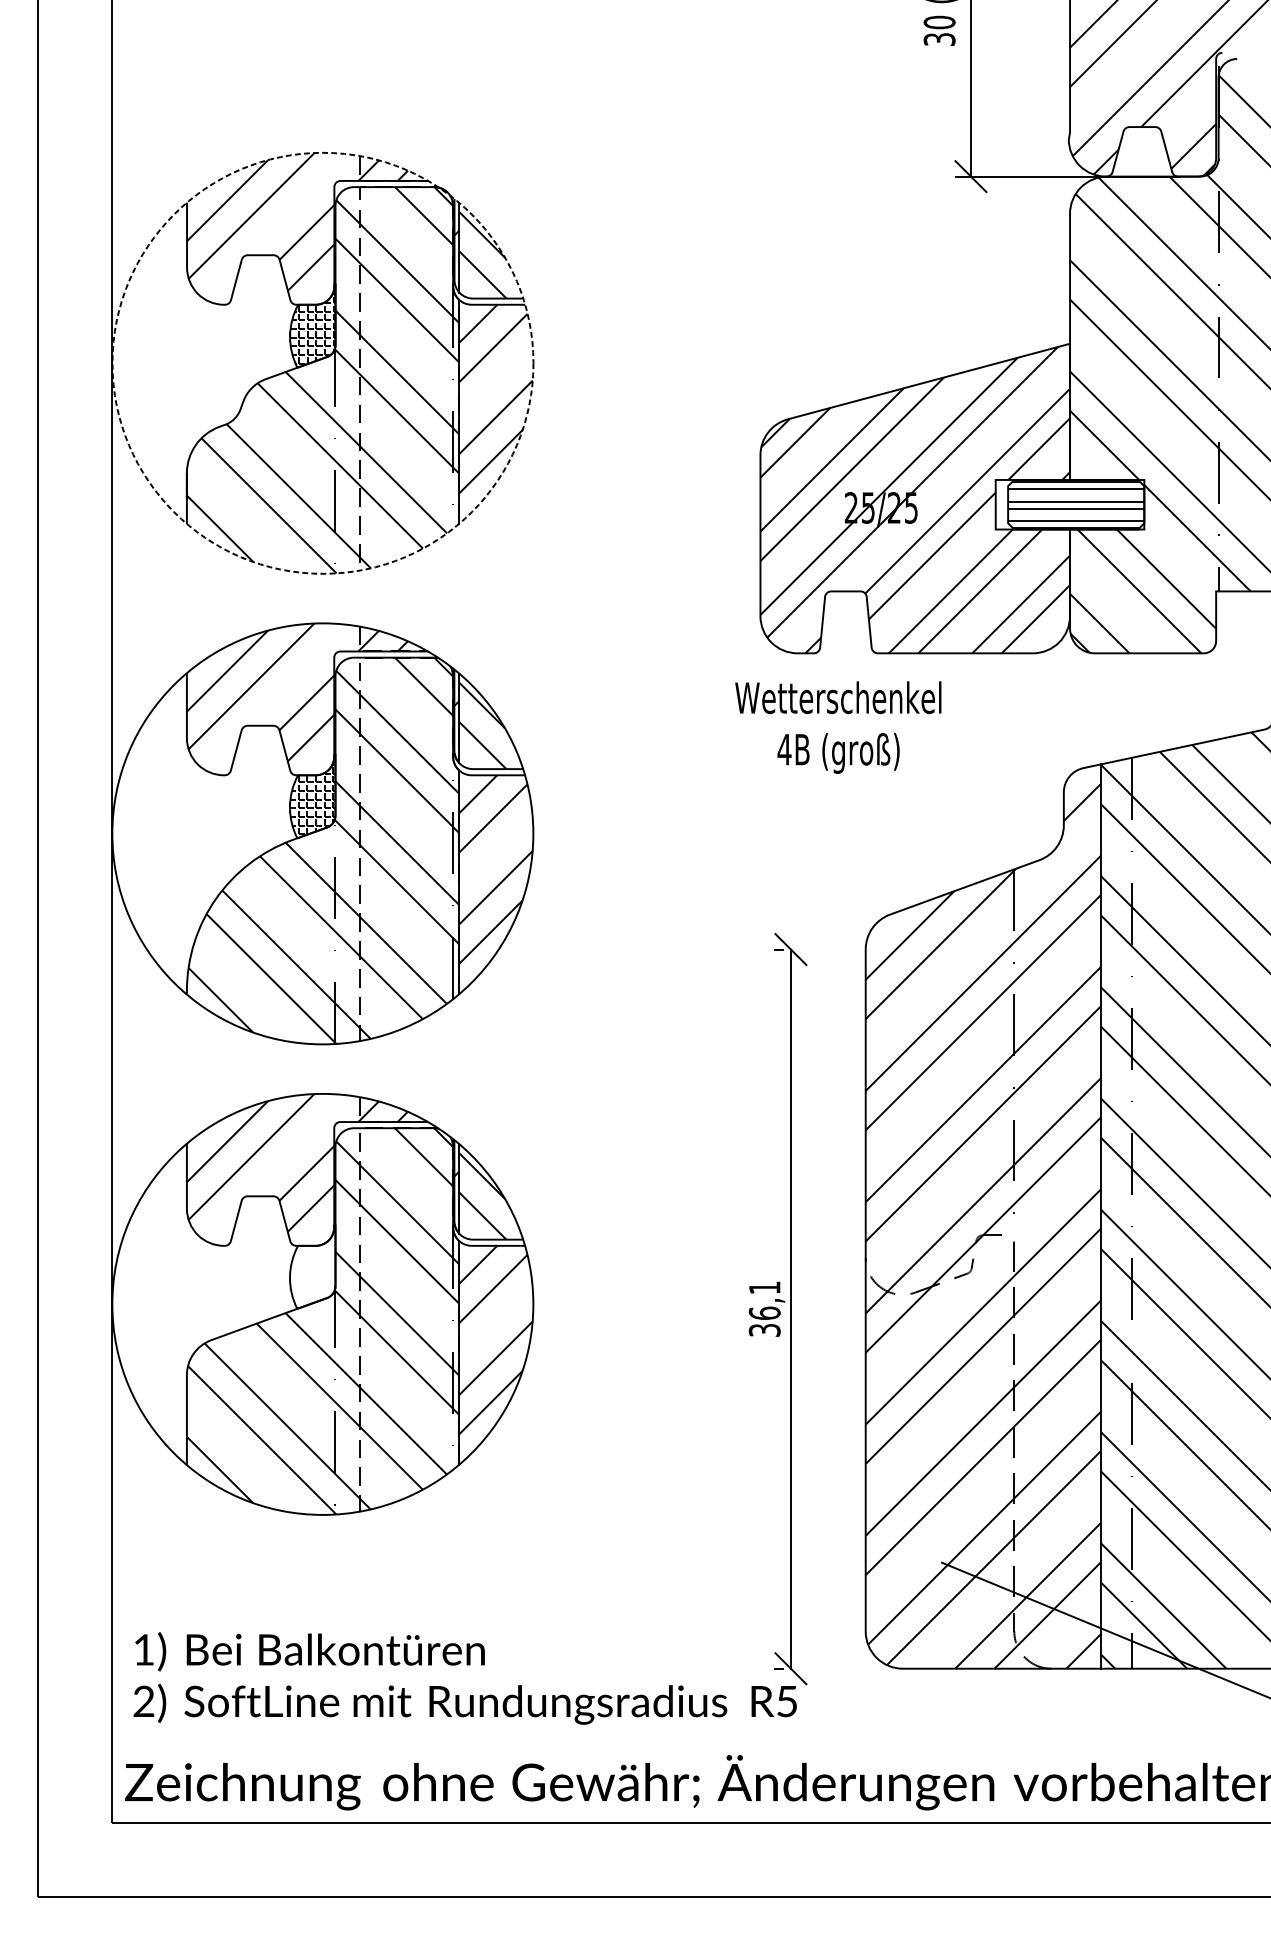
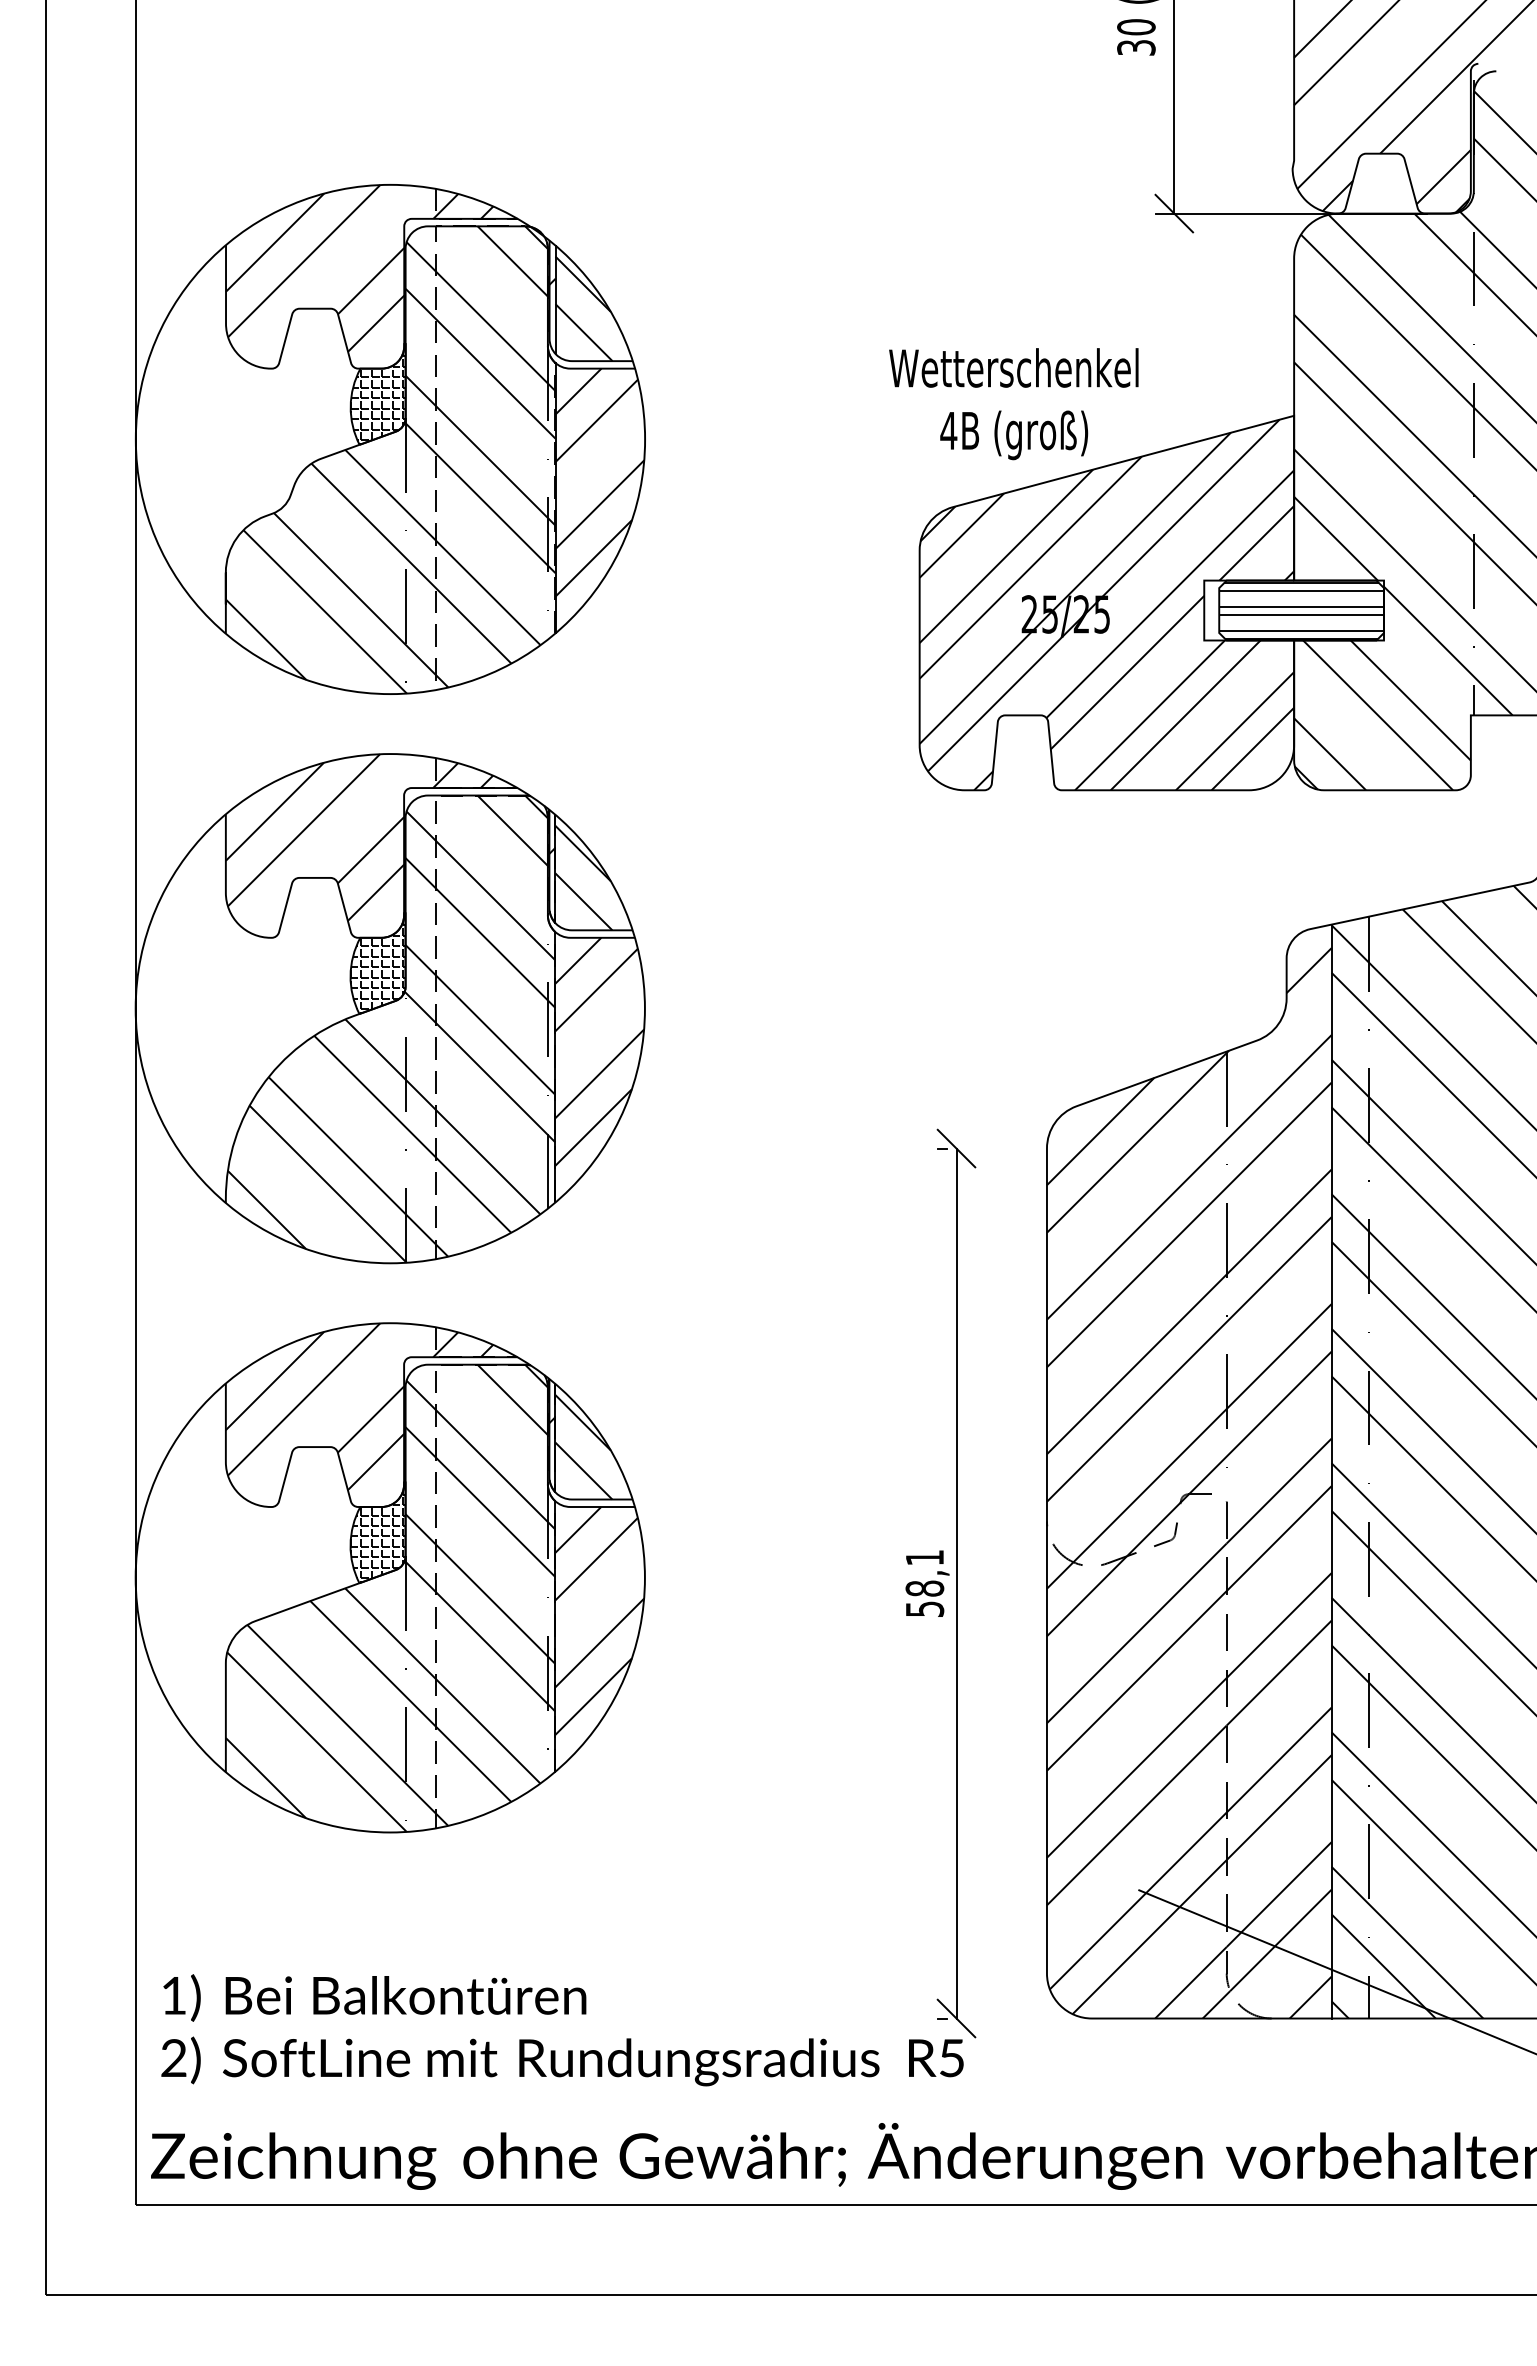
circle: (323, 363) -> (390, 439), dashed -> solid
text: (838, 727) -> (1013, 404), moved
hatch: (312, 1267) -> (377, 1533), added
text: (764, 1321) -> (924, 1598), 36,1 -> 58,1

